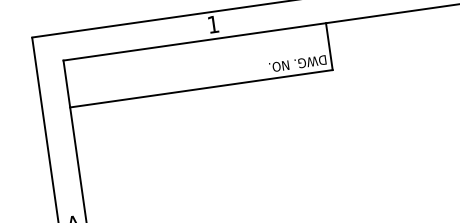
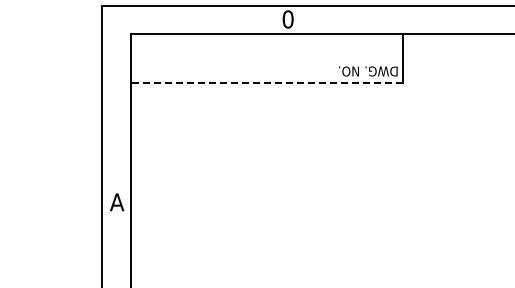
text: (212, 24) -> (287, 19), 1 -> 0
line: (201, 88) -> (266, 82), solid -> dashed

